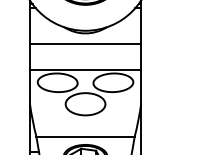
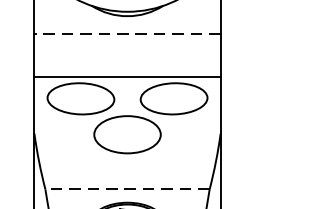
line: (85, 44) -> (127, 34), solid -> dashed
line: (85, 136) -> (127, 188), solid -> dashed

